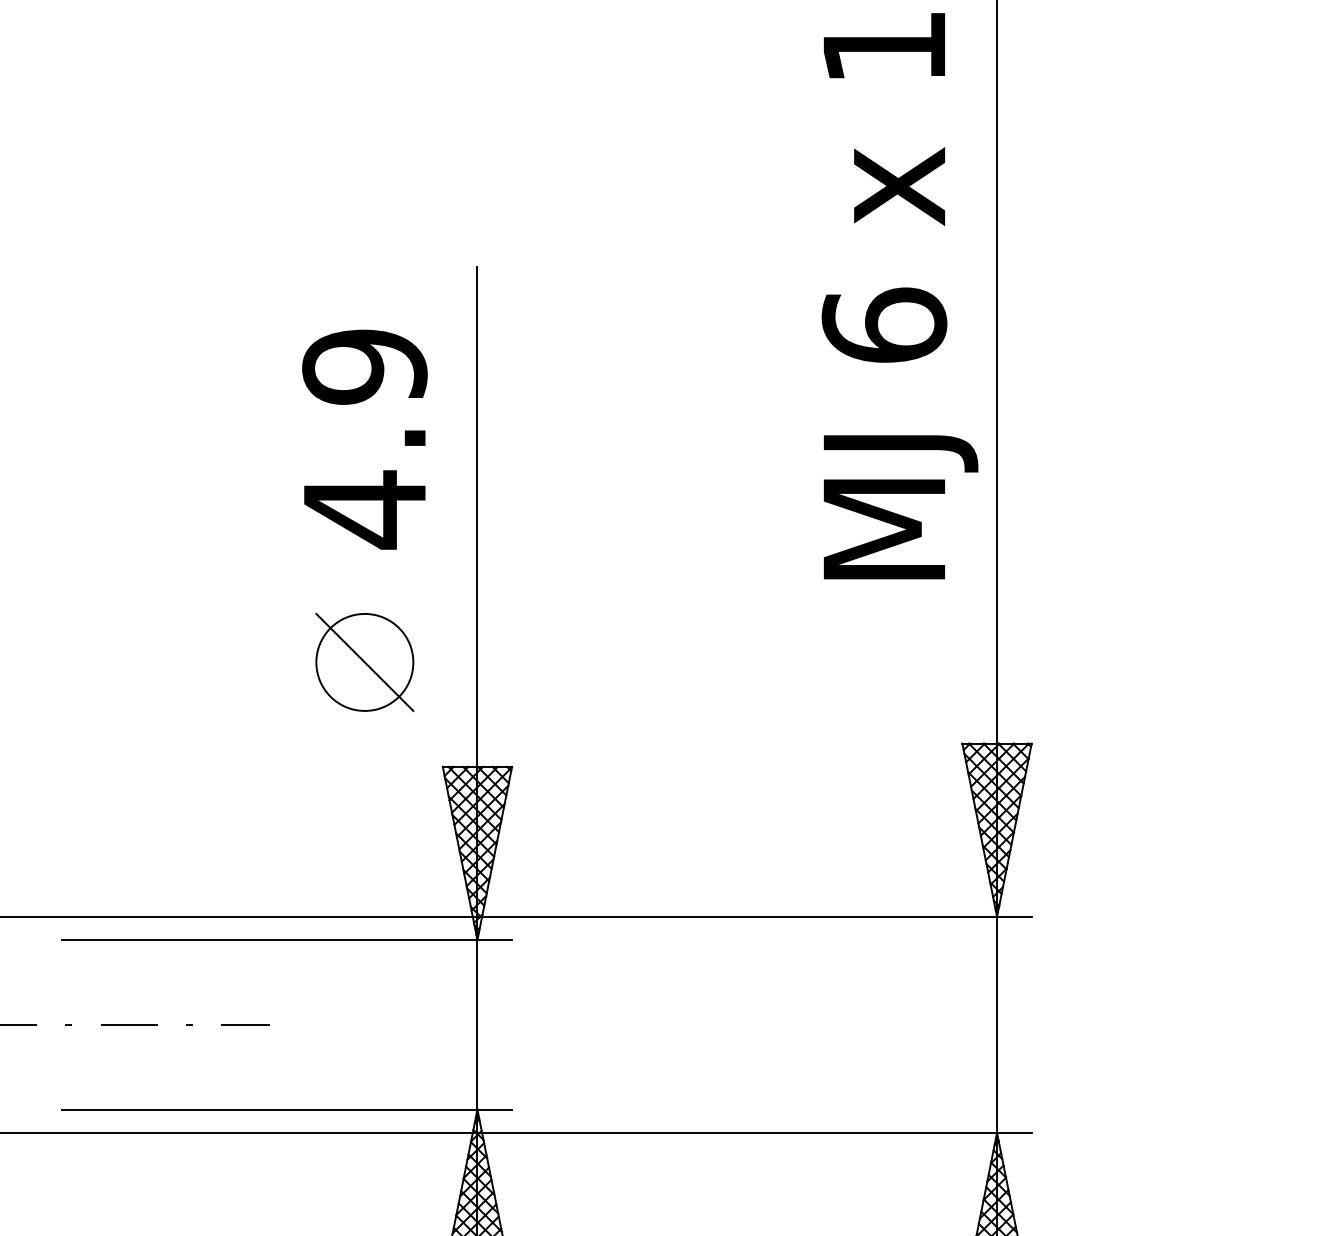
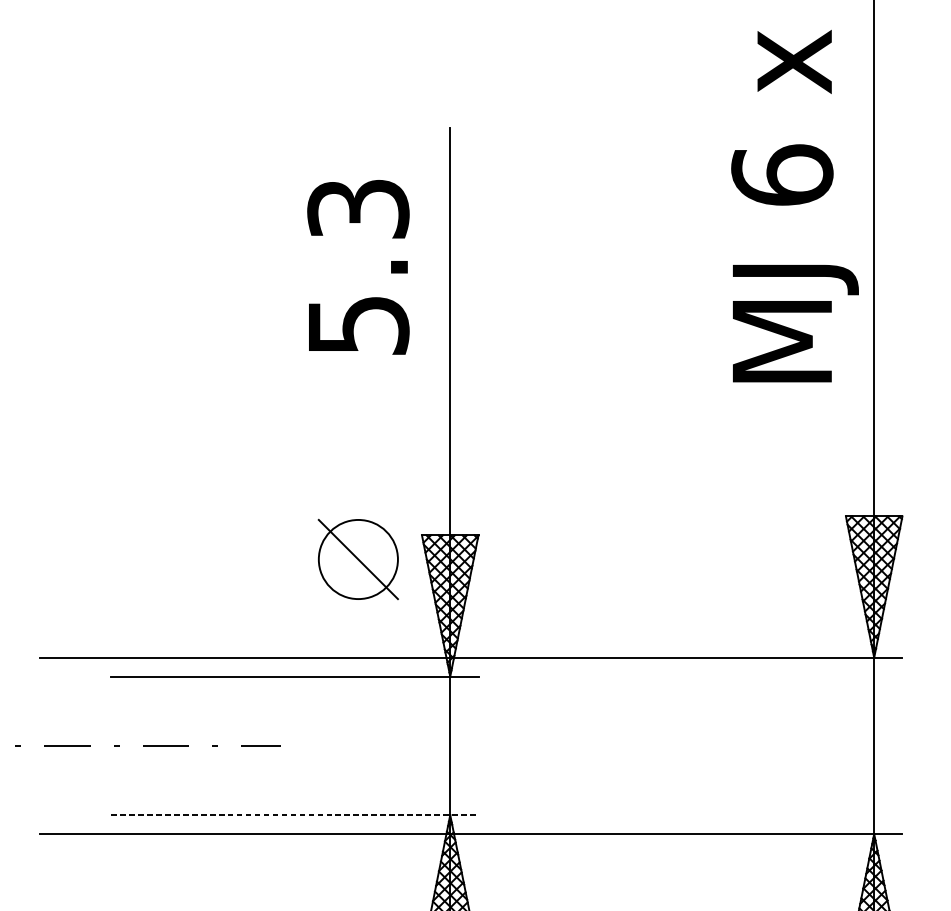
text: (364, 439) -> (358, 268), 4.9 -> 5.3
part: (364, 661) -> (358, 558), moved
line: (287, 1109) -> (295, 814), solid -> dashed

